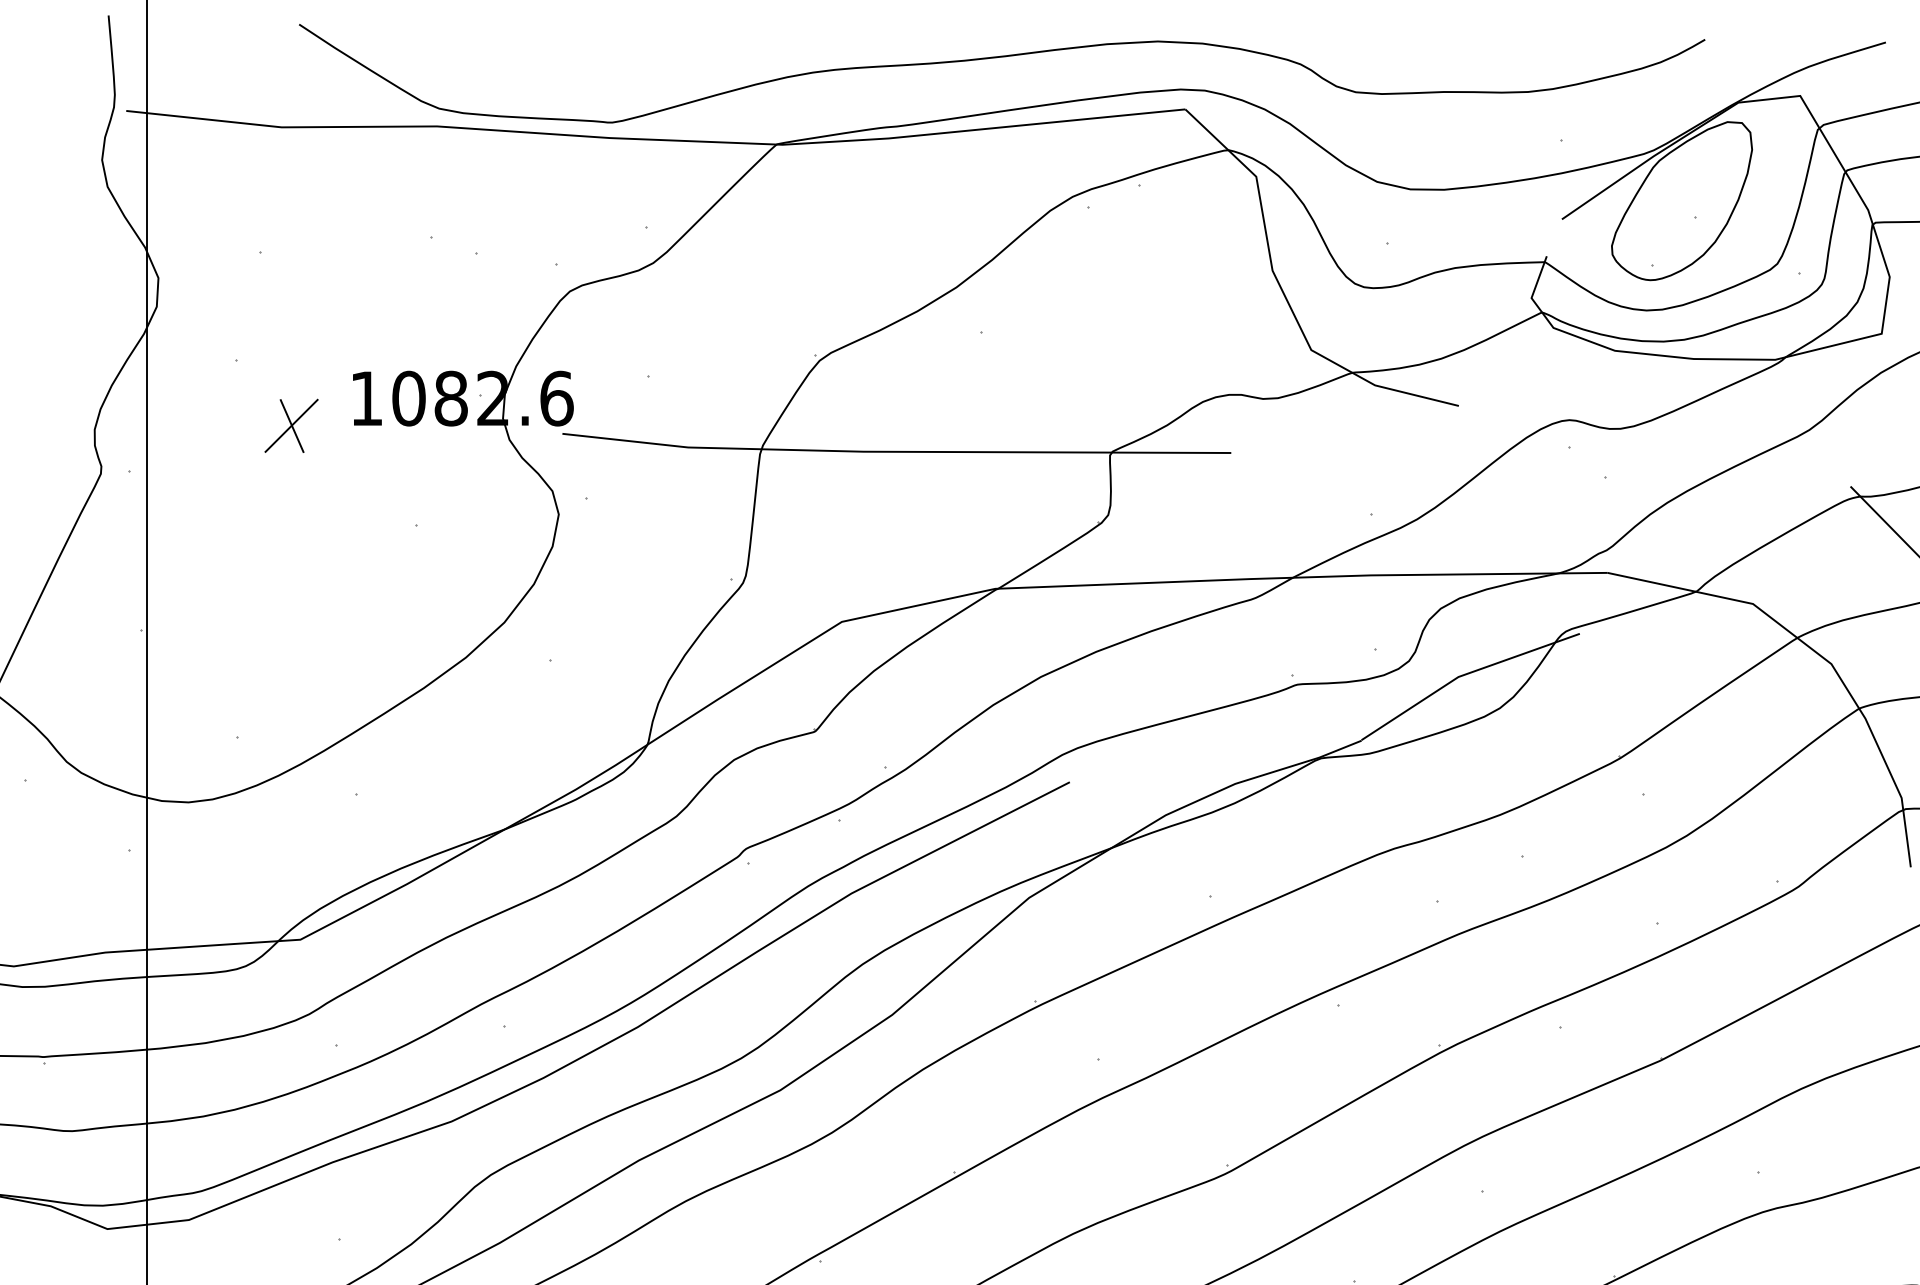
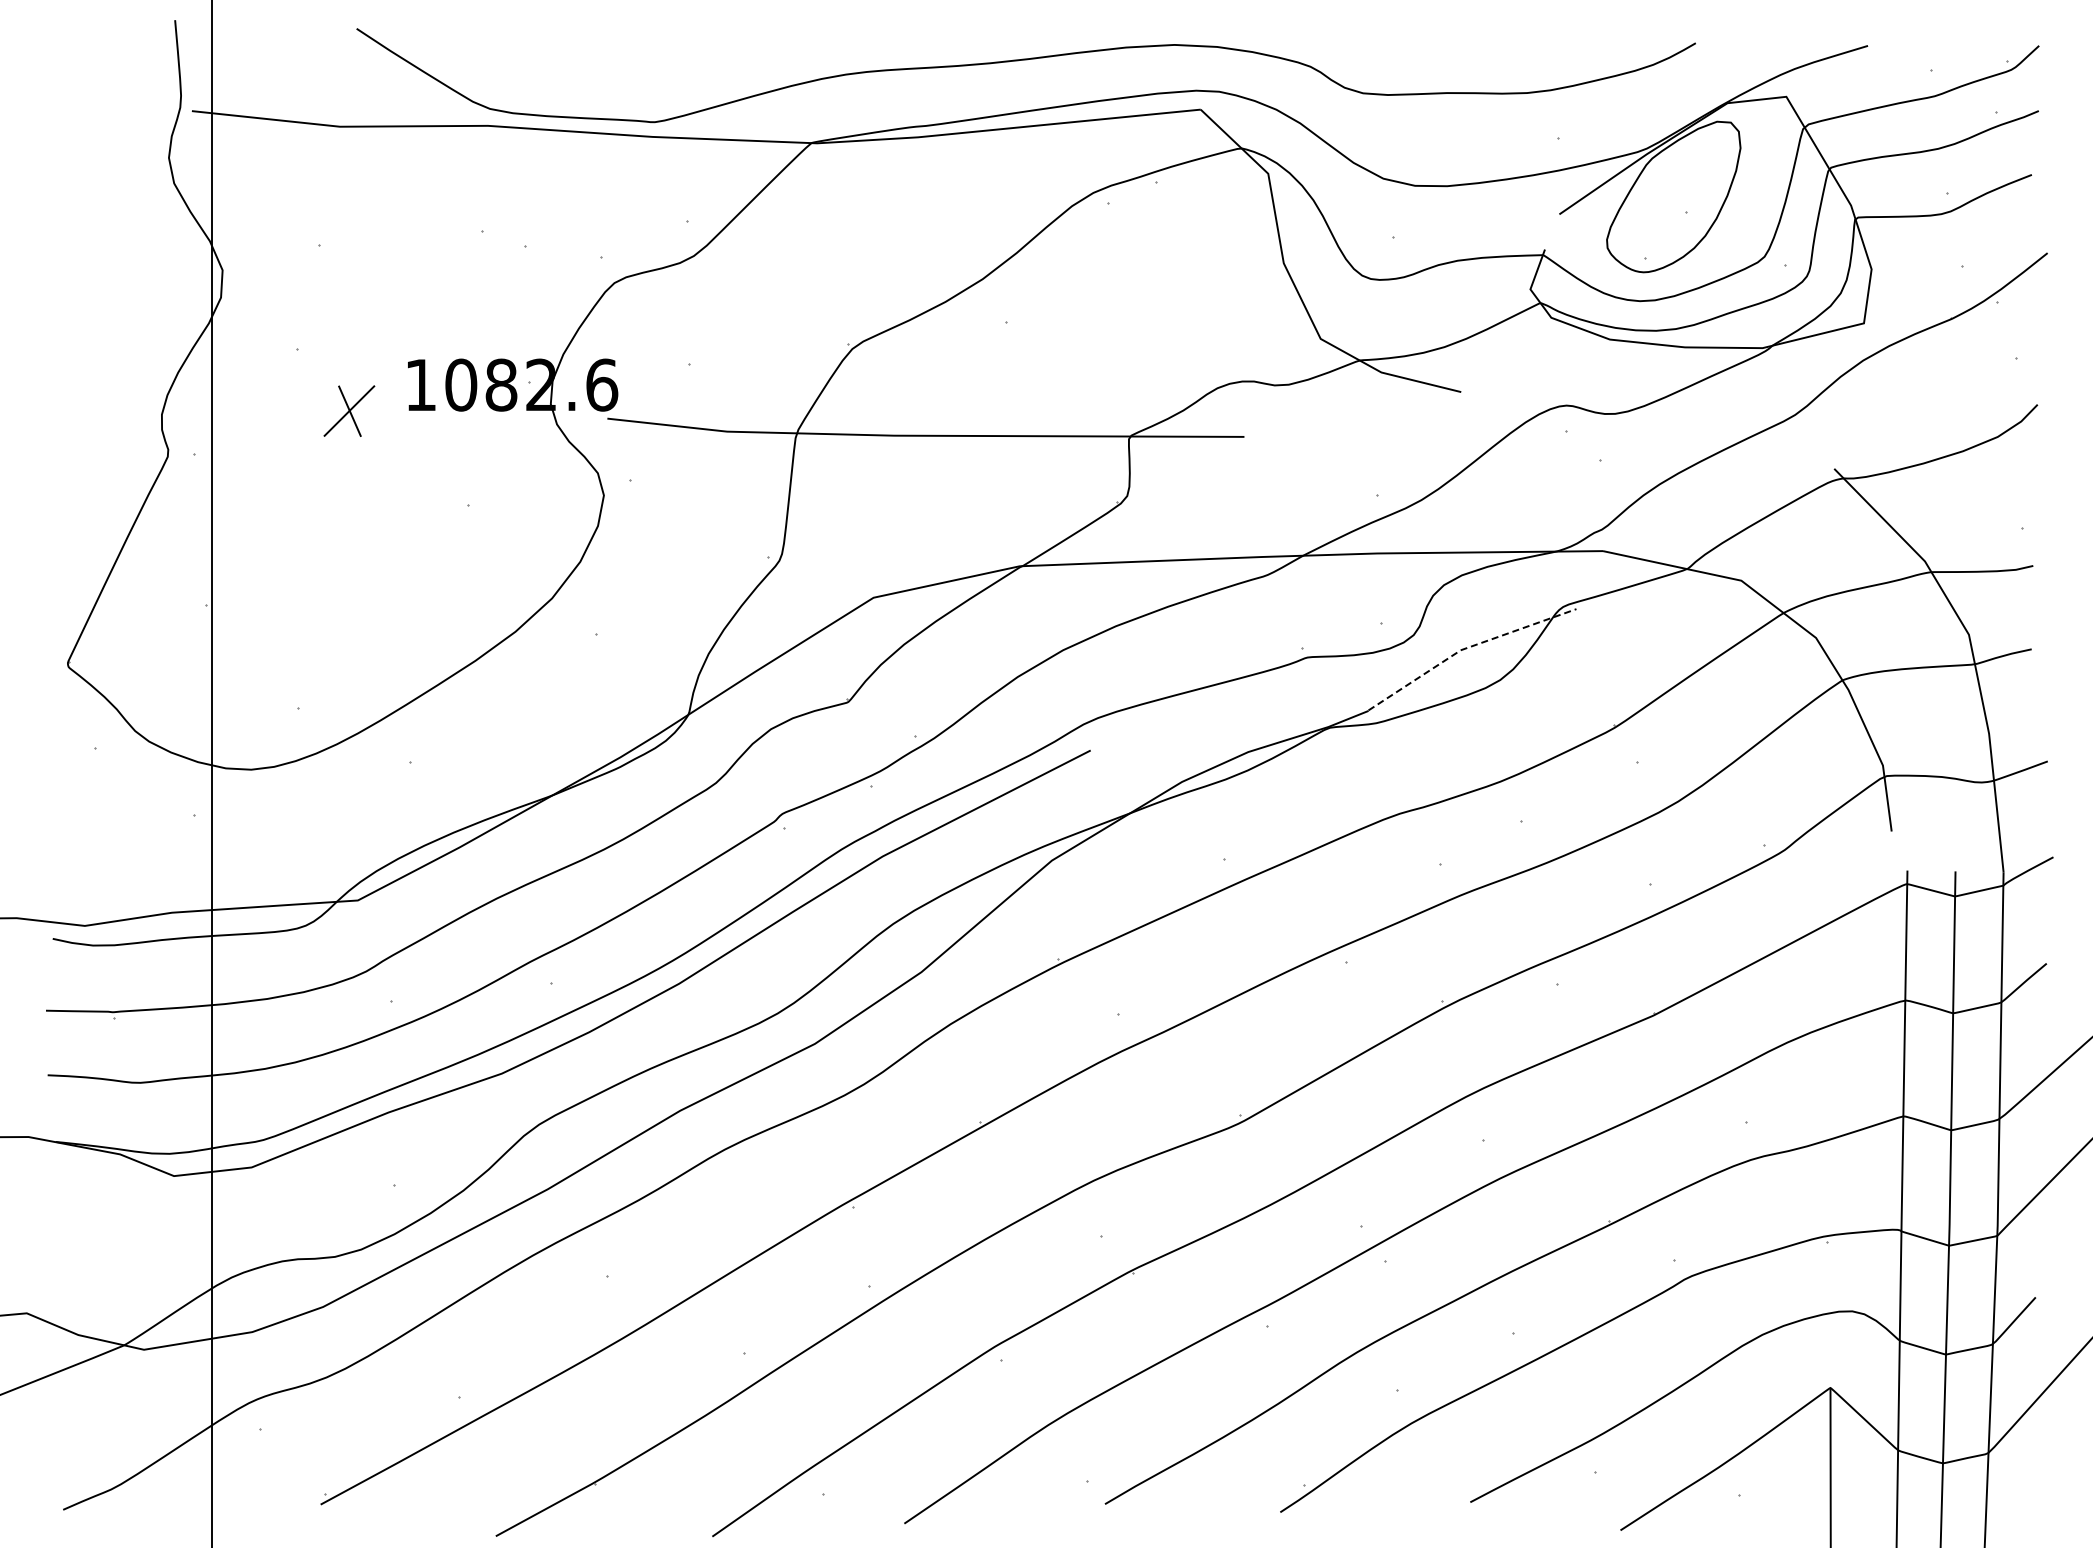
line: (1464, 675) -> (1466, 648), solid -> dashed

